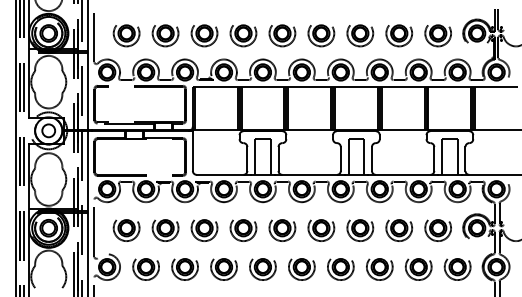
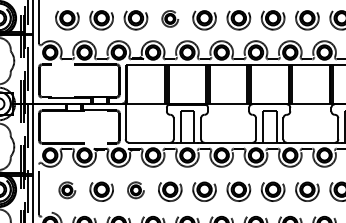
part: (243, 35) -> (170, 20), size x0.7
part: (126, 230) -> (67, 191), size x0.7
part: (204, 230) -> (135, 191), size x0.7

